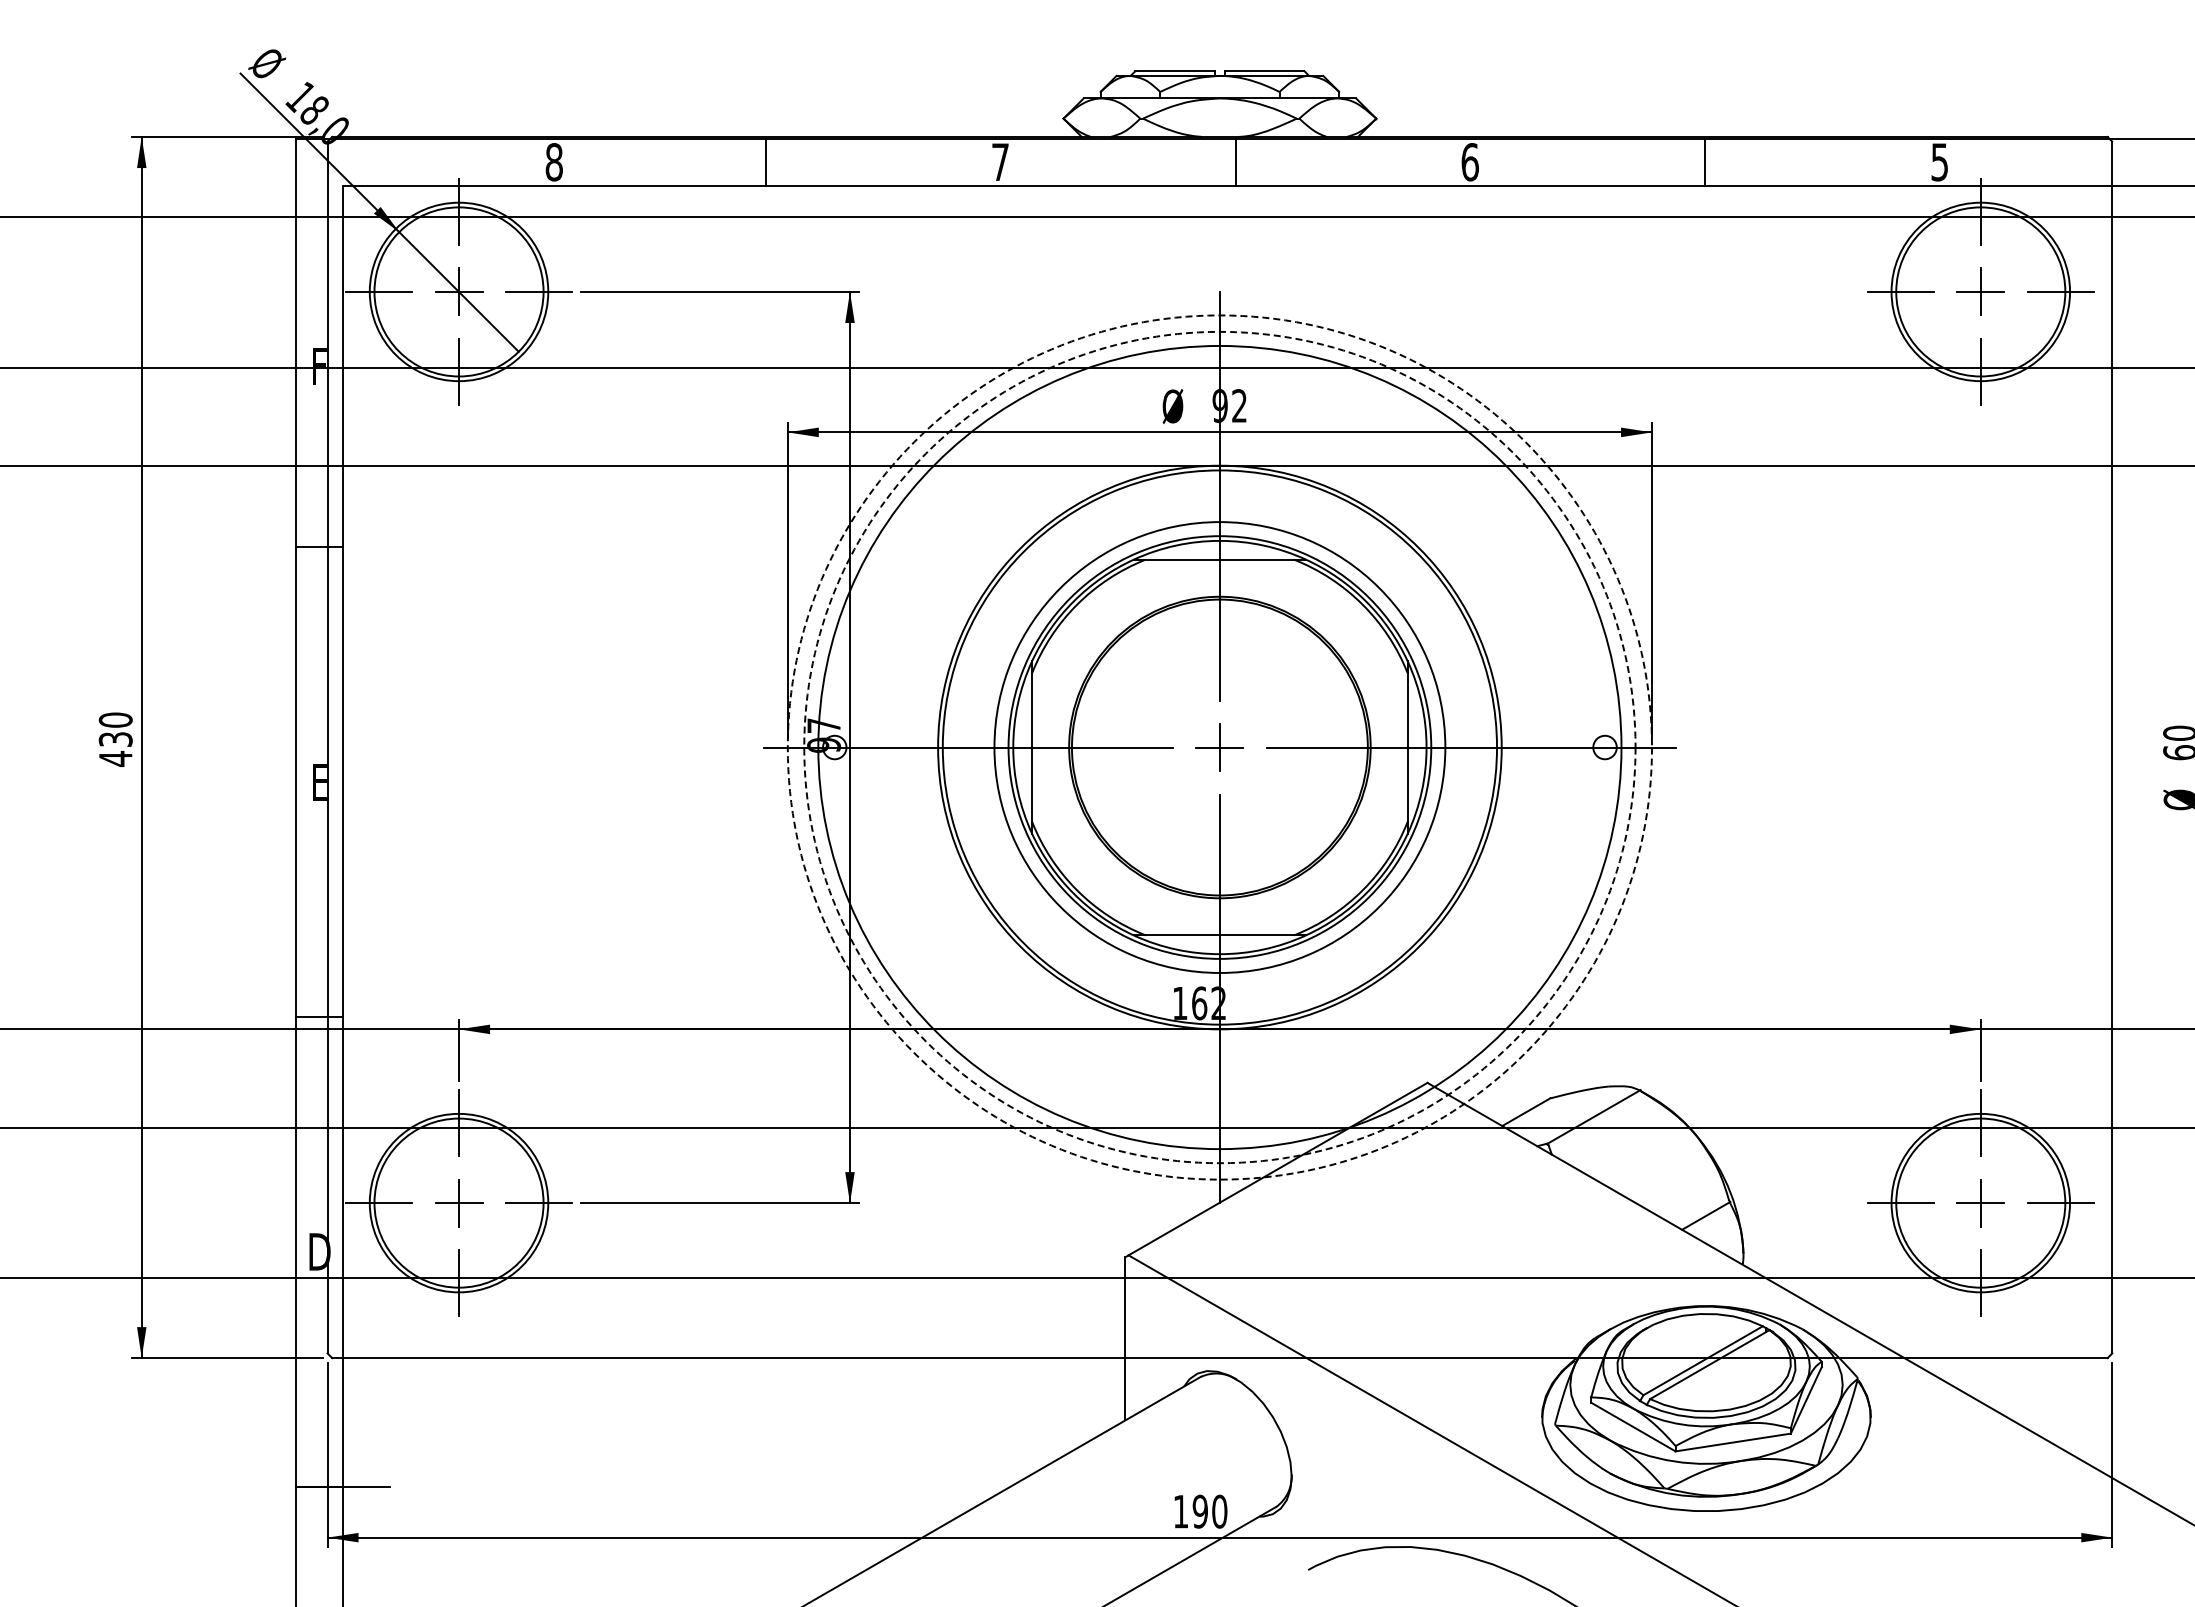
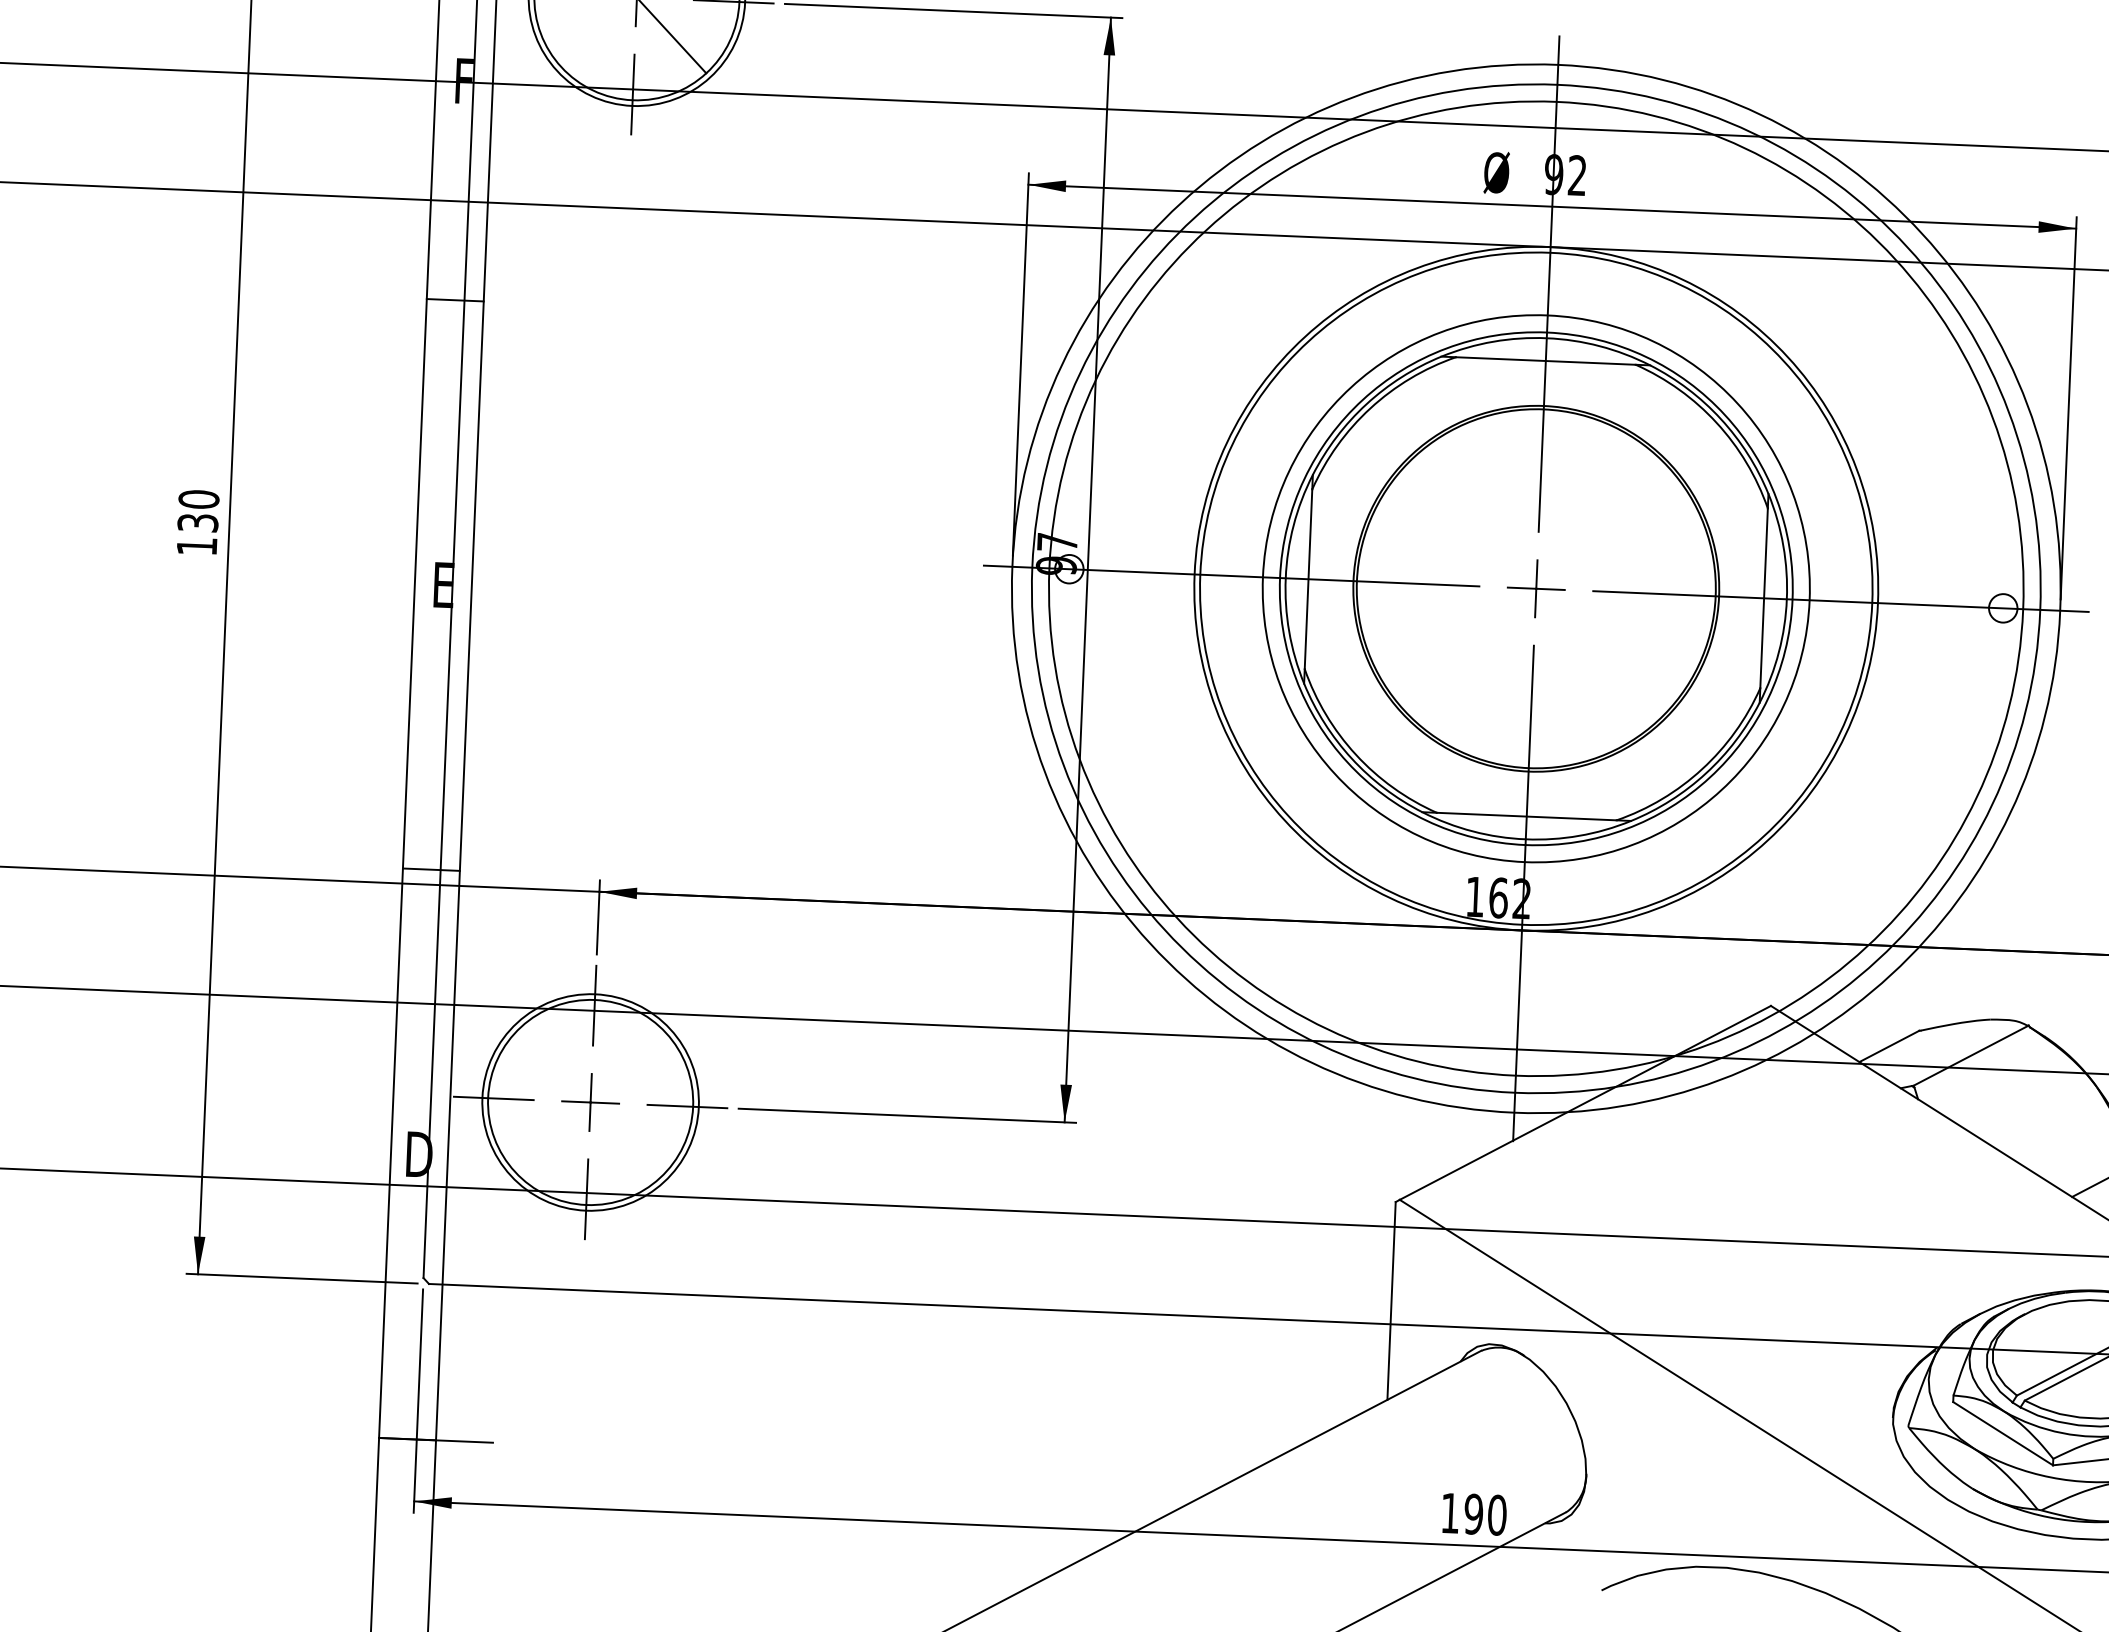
circle: (1219, 747) -> (1535, 588), dashed -> solid
circle: (1219, 747) -> (1535, 588), dashed -> solid
text: (115, 758) -> (196, 545), 430 -> 130

